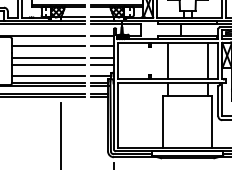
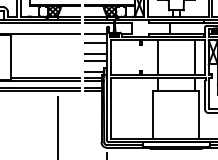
line: (47, 45) -> (44, 42), removed
line: (47, 57) -> (44, 54), removed
line: (47, 64) -> (44, 60), removed
line: (47, 76) -> (44, 72), removed

